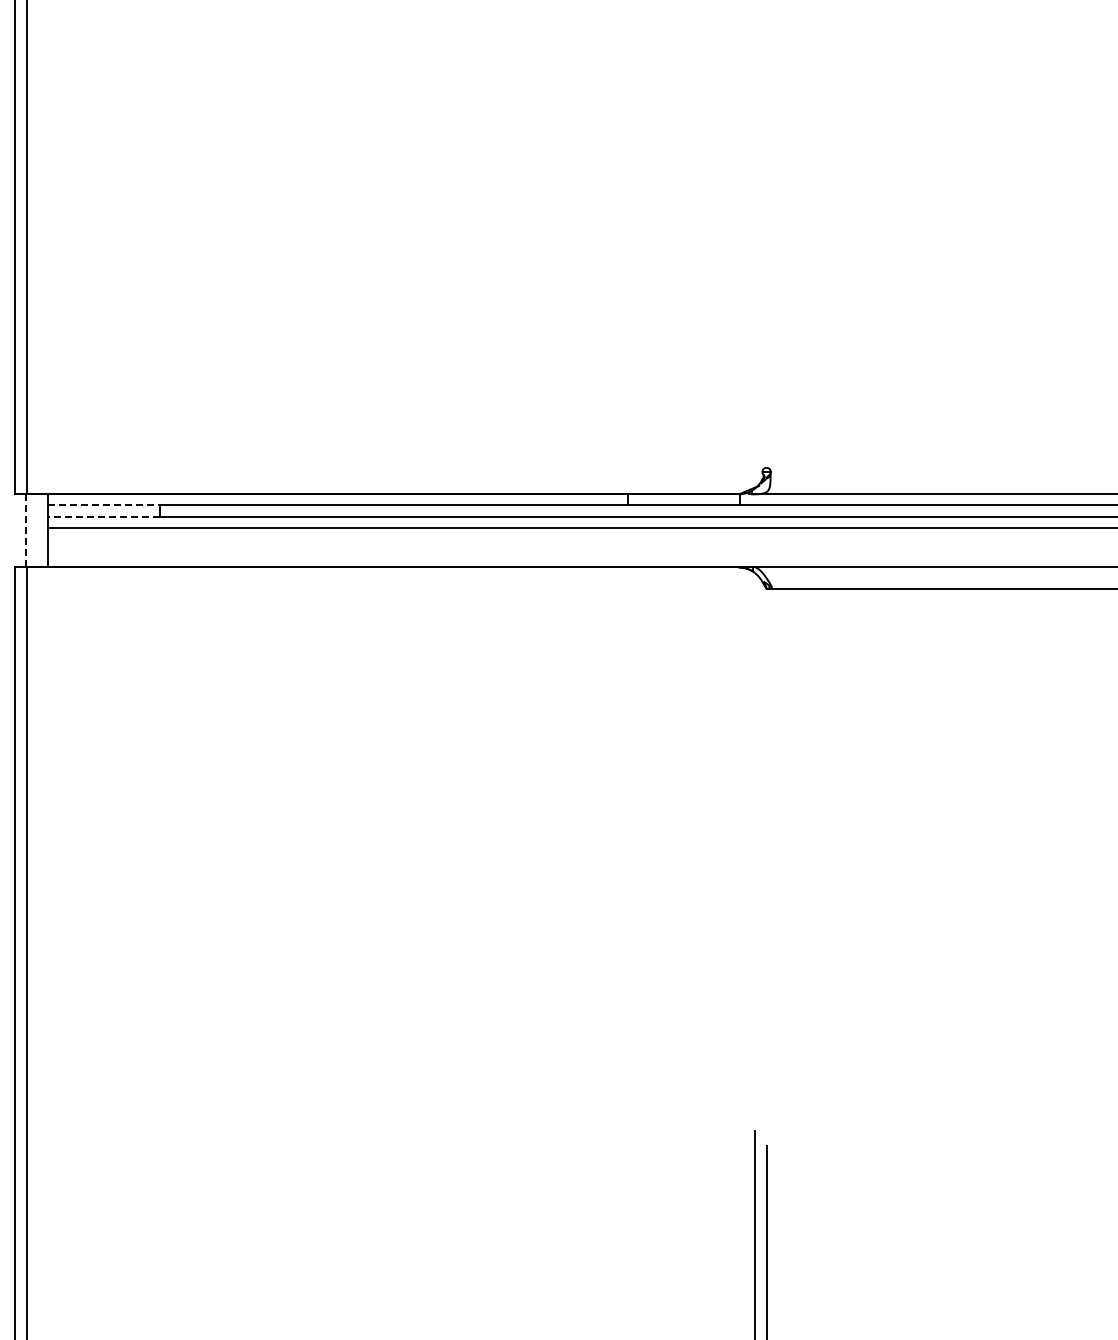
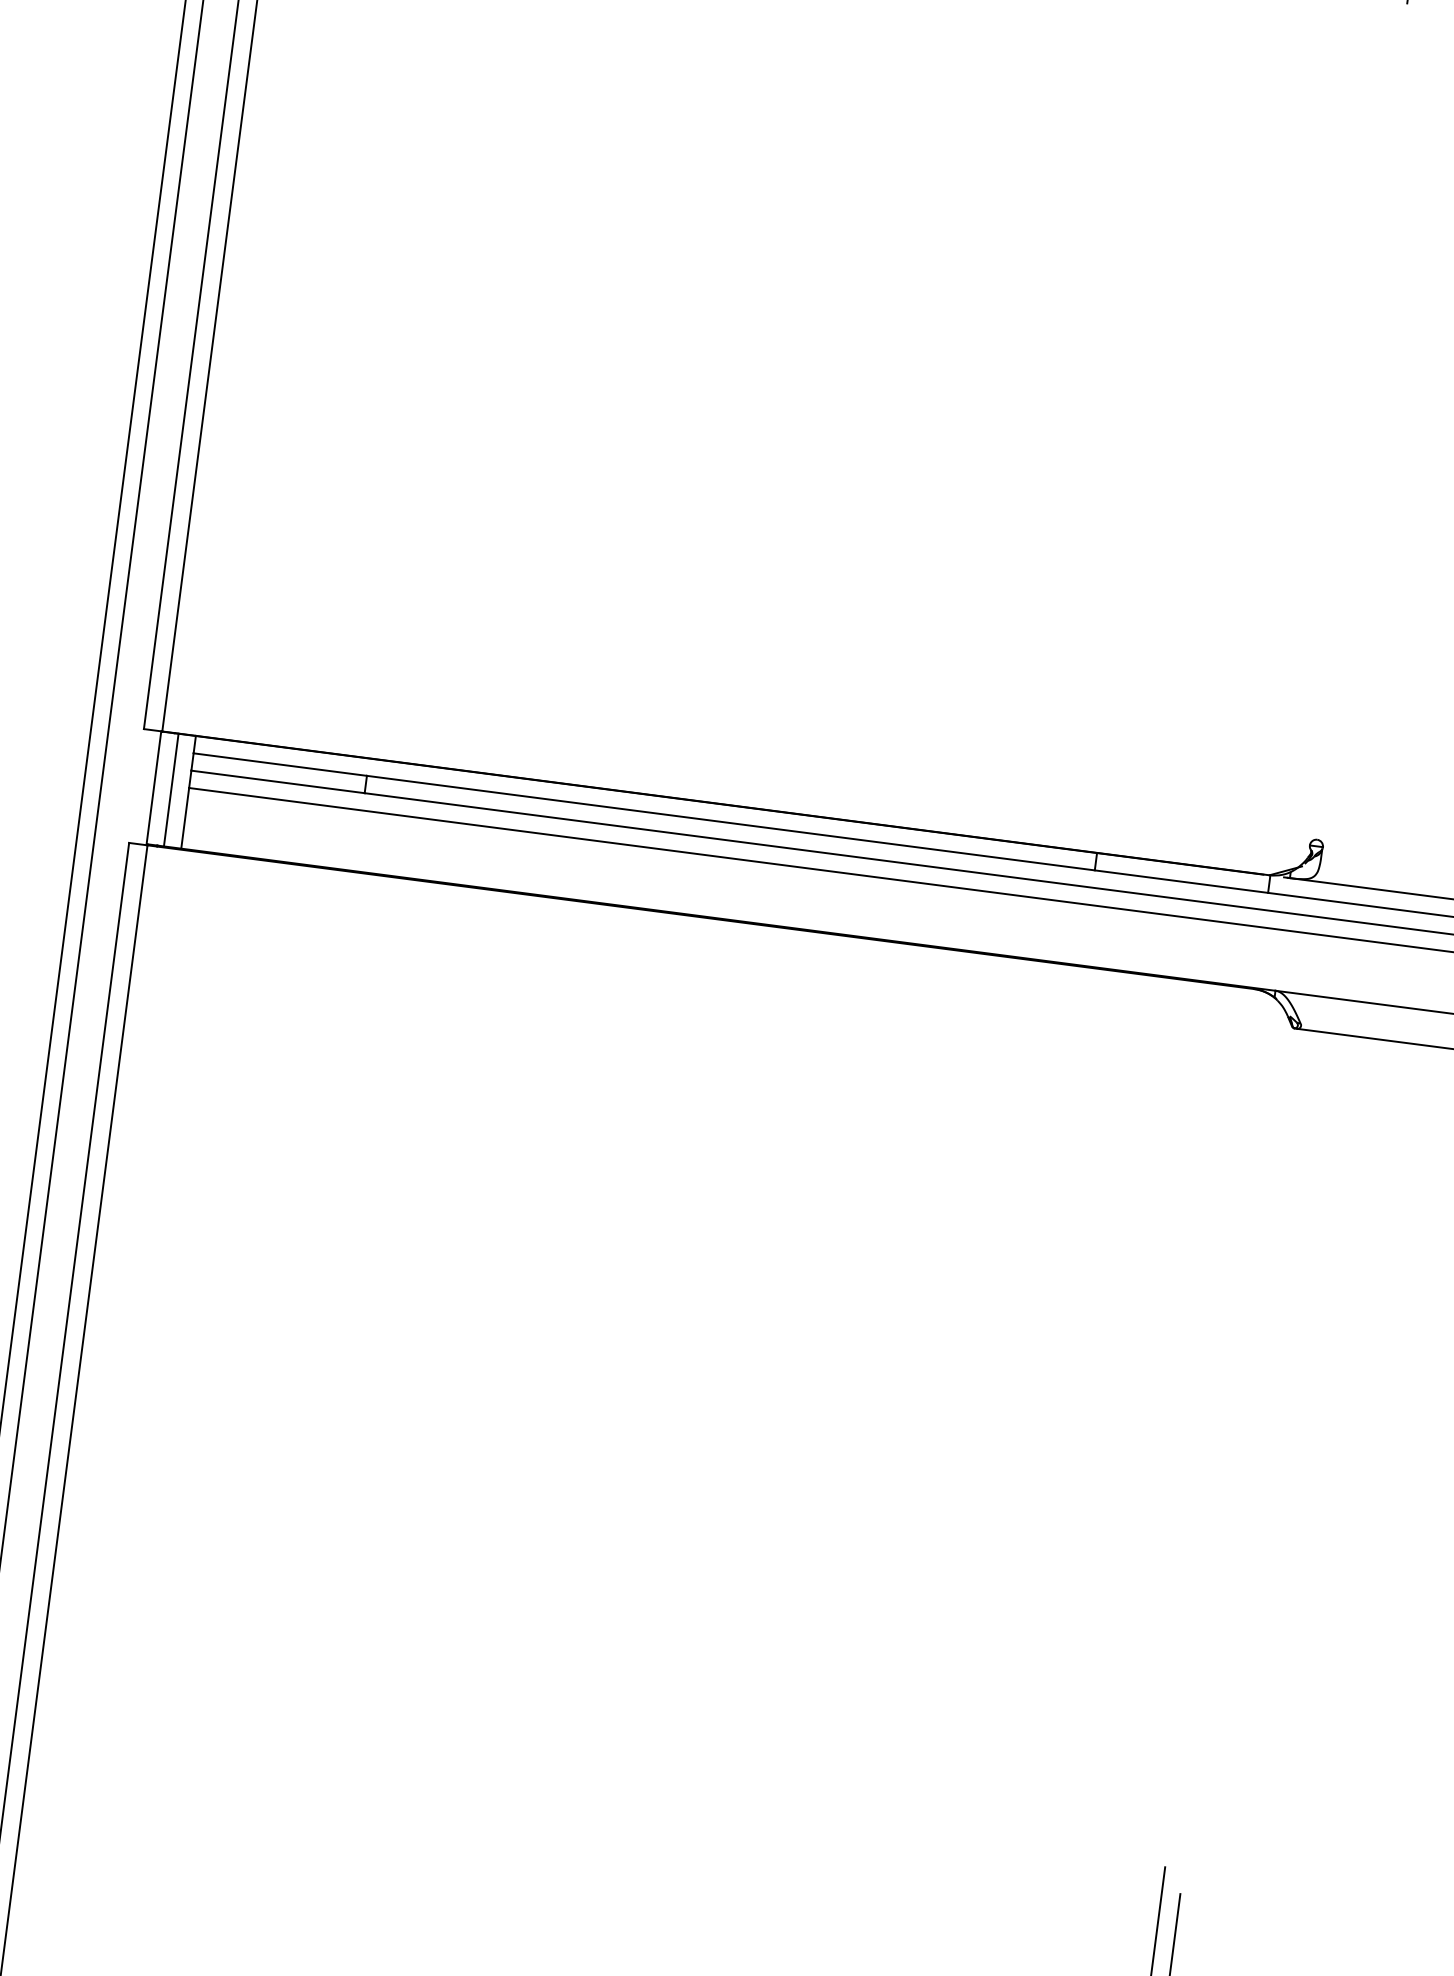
line: (104, 505) -> (280, 764), dashed -> solid
line: (104, 516) -> (278, 781), dashed -> solid
line: (26, 530) -> (154, 787), dashed -> solid
line: (37, 530) -> (171, 789), added

